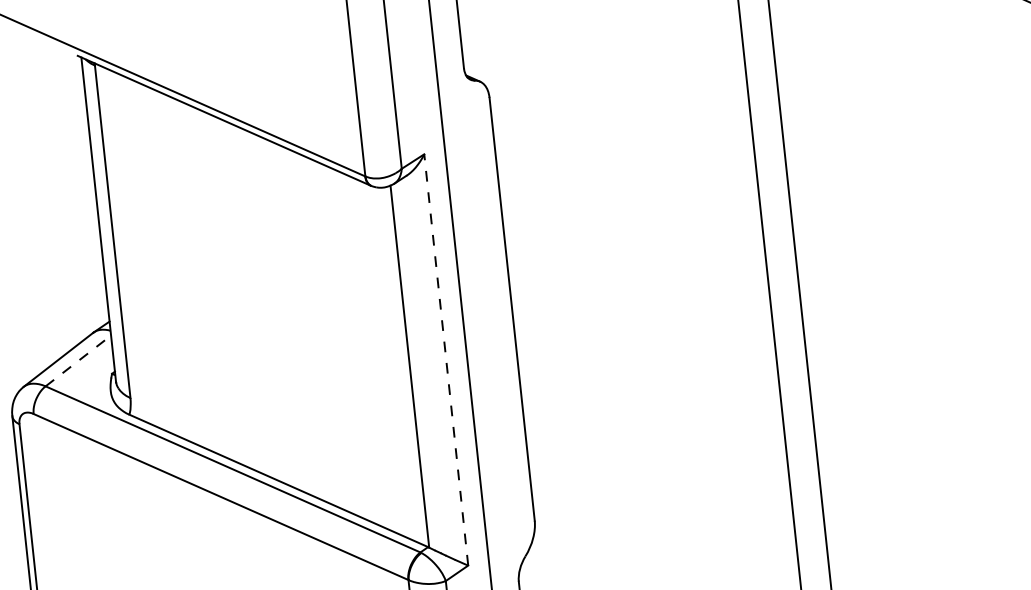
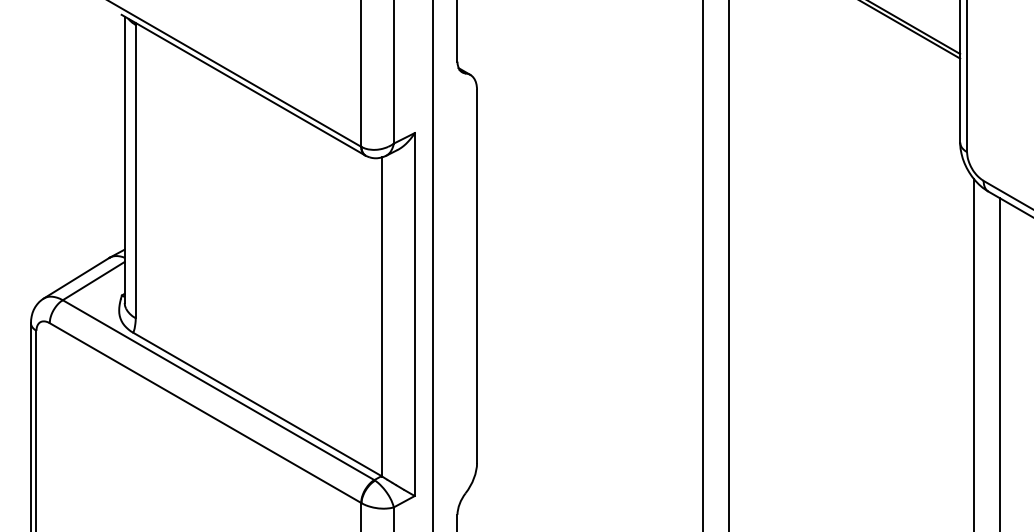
line: (445, 359) -> (414, 314), dashed -> solid
line: (79, 360) -> (94, 280), dashed -> solid

